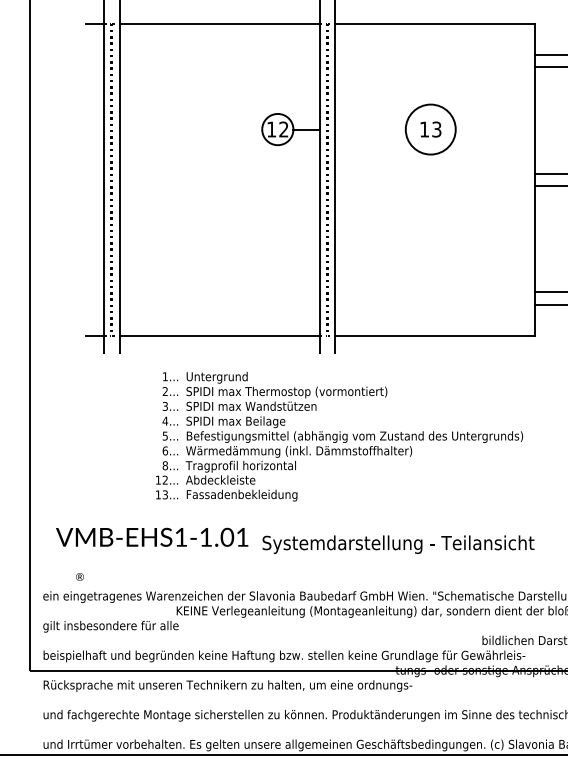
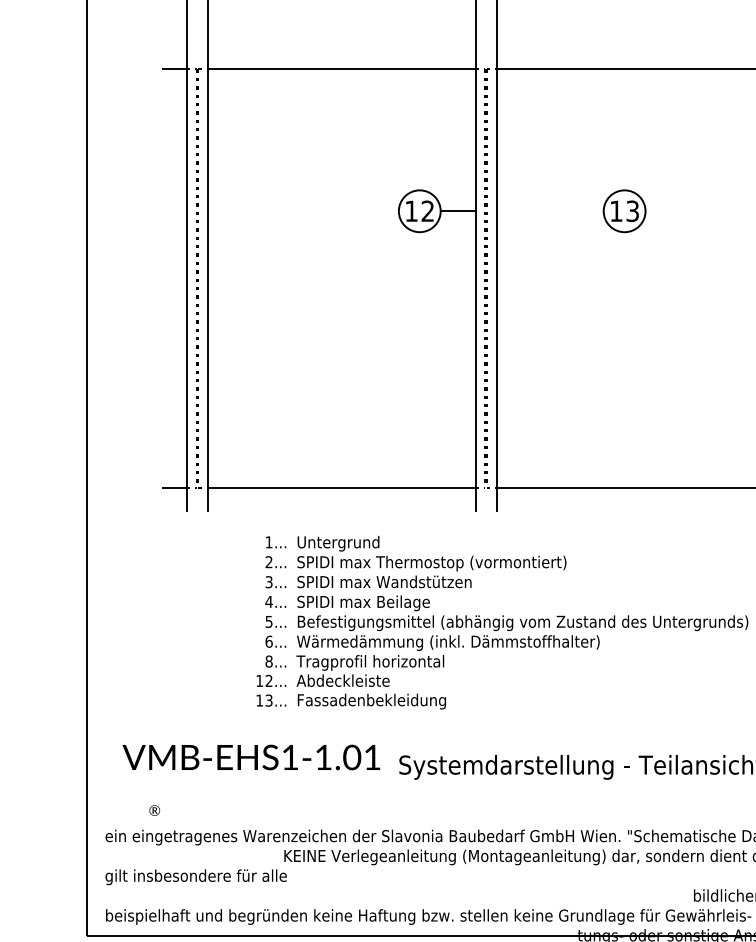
circle: (430, 129) -> (624, 211), size x0.62

